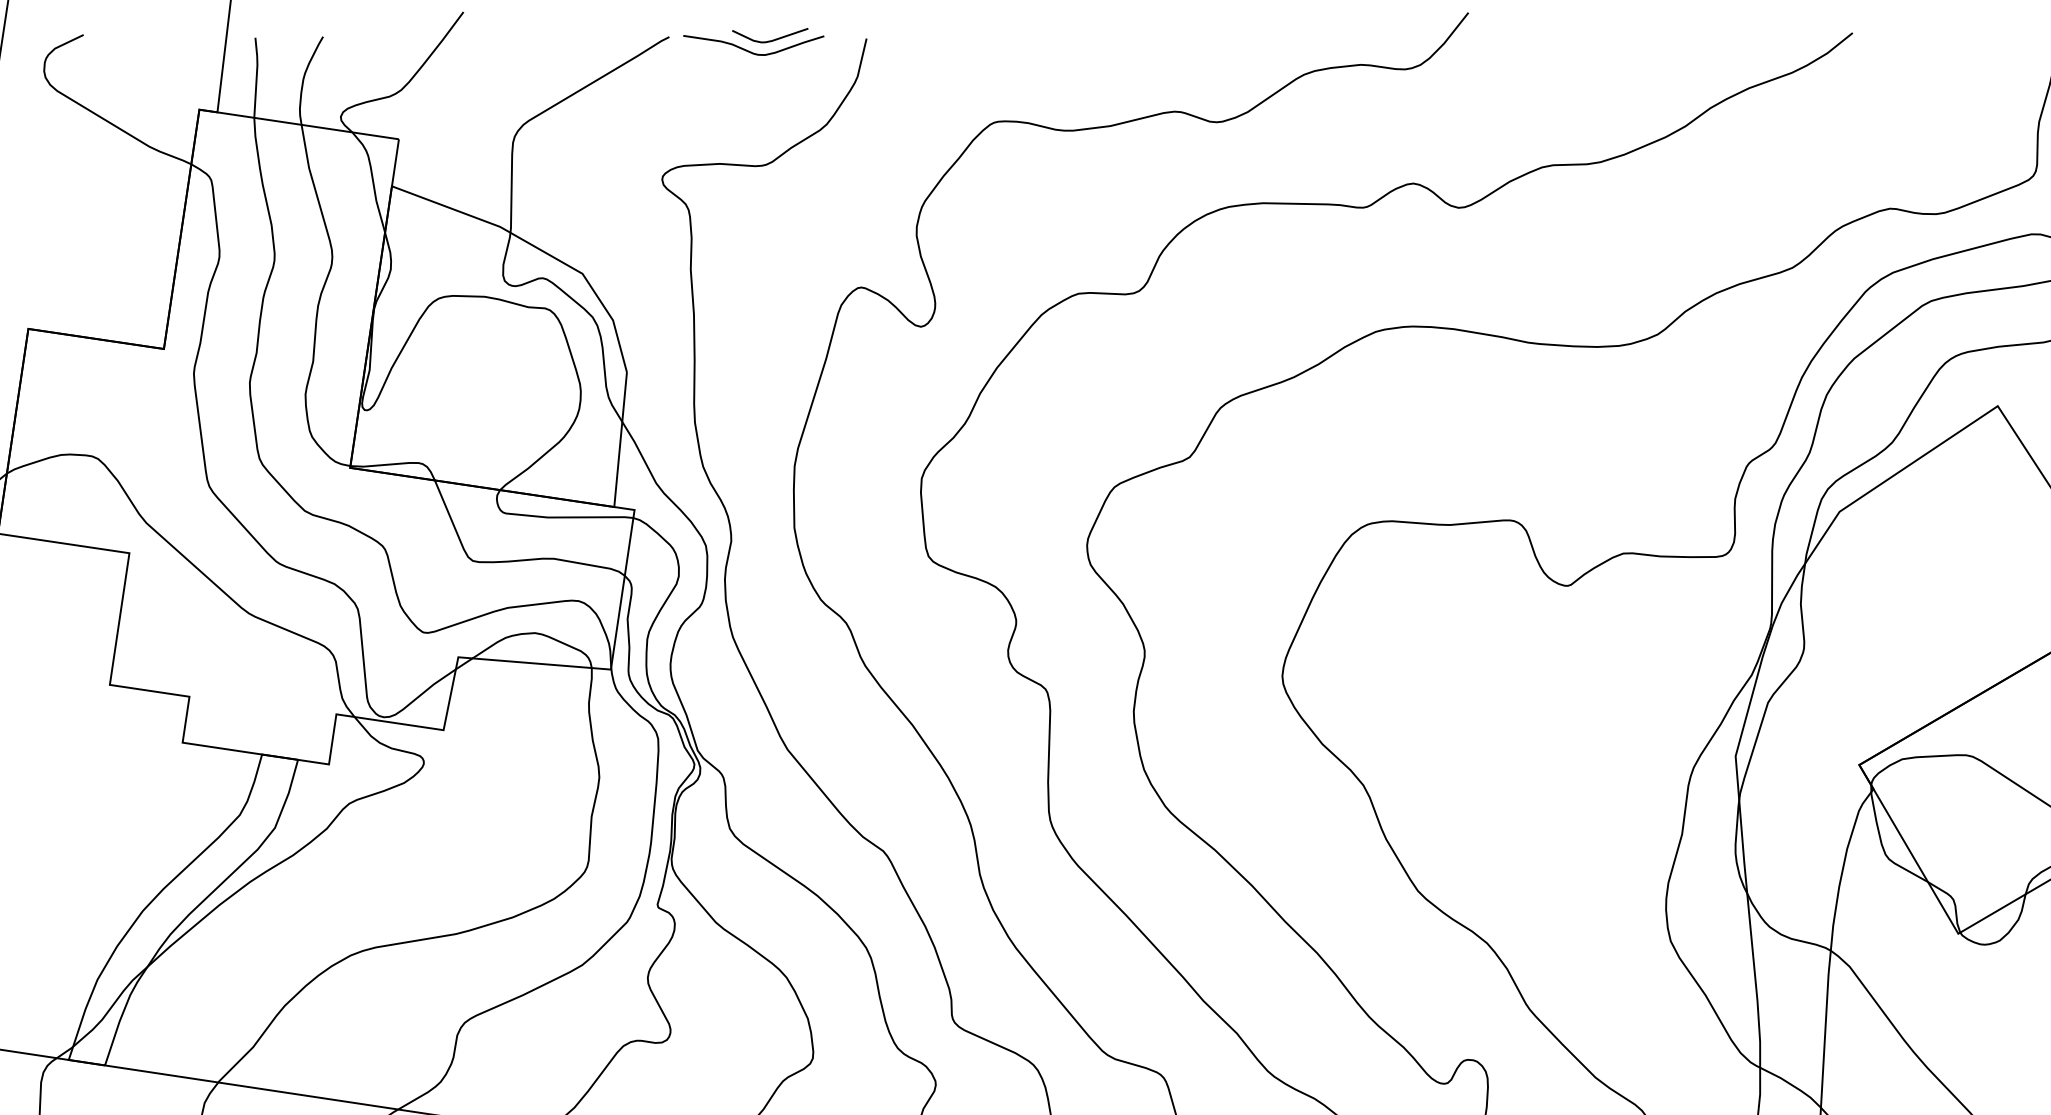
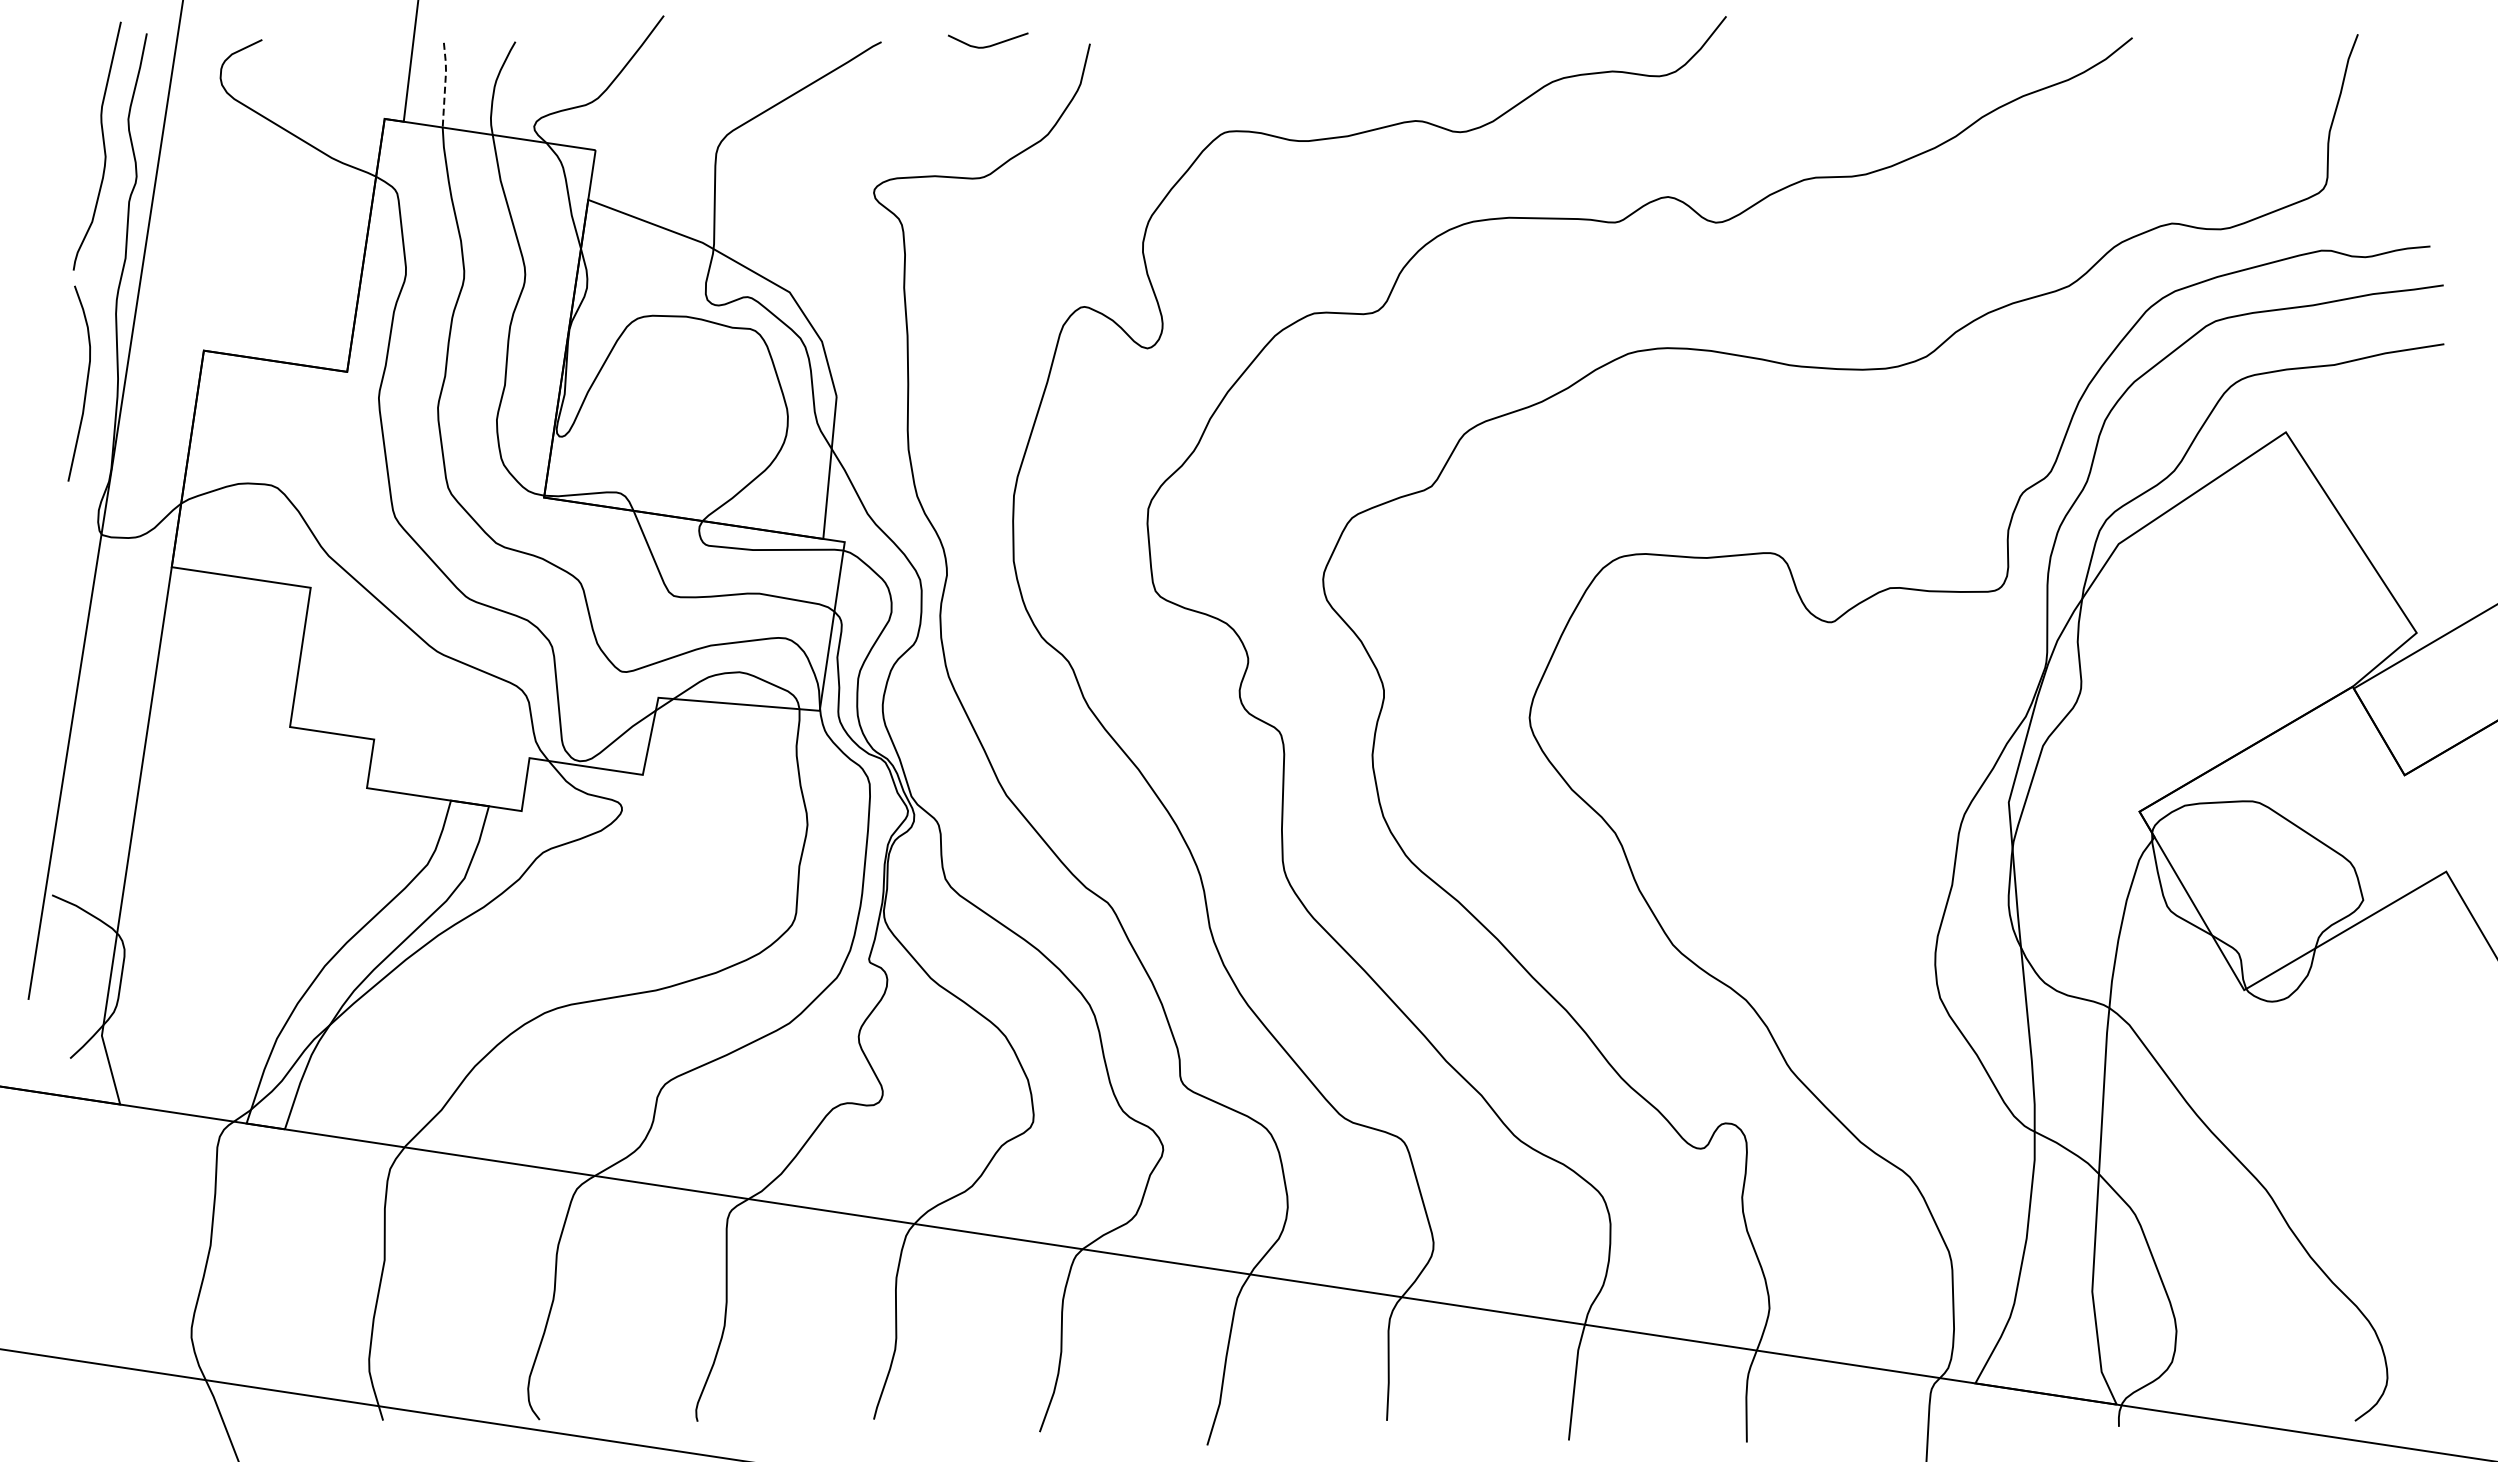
curve: (751, 51) -> (968, 57), removed
line: (256, 76) -> (445, 83), solid -> dashed

